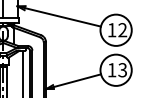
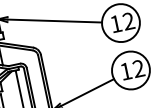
text: (122, 70) -> (138, 69), 13 -> 12

